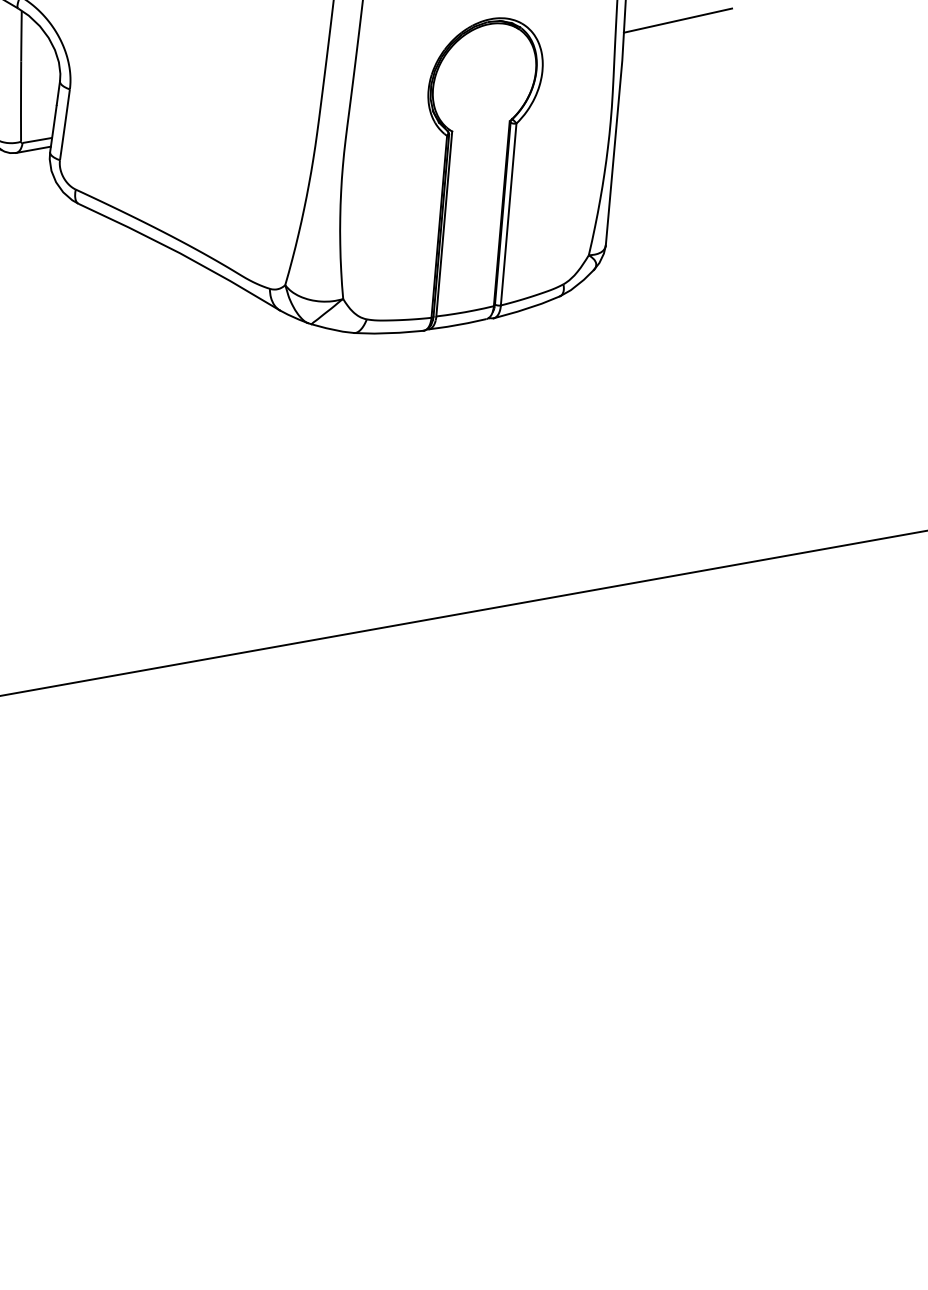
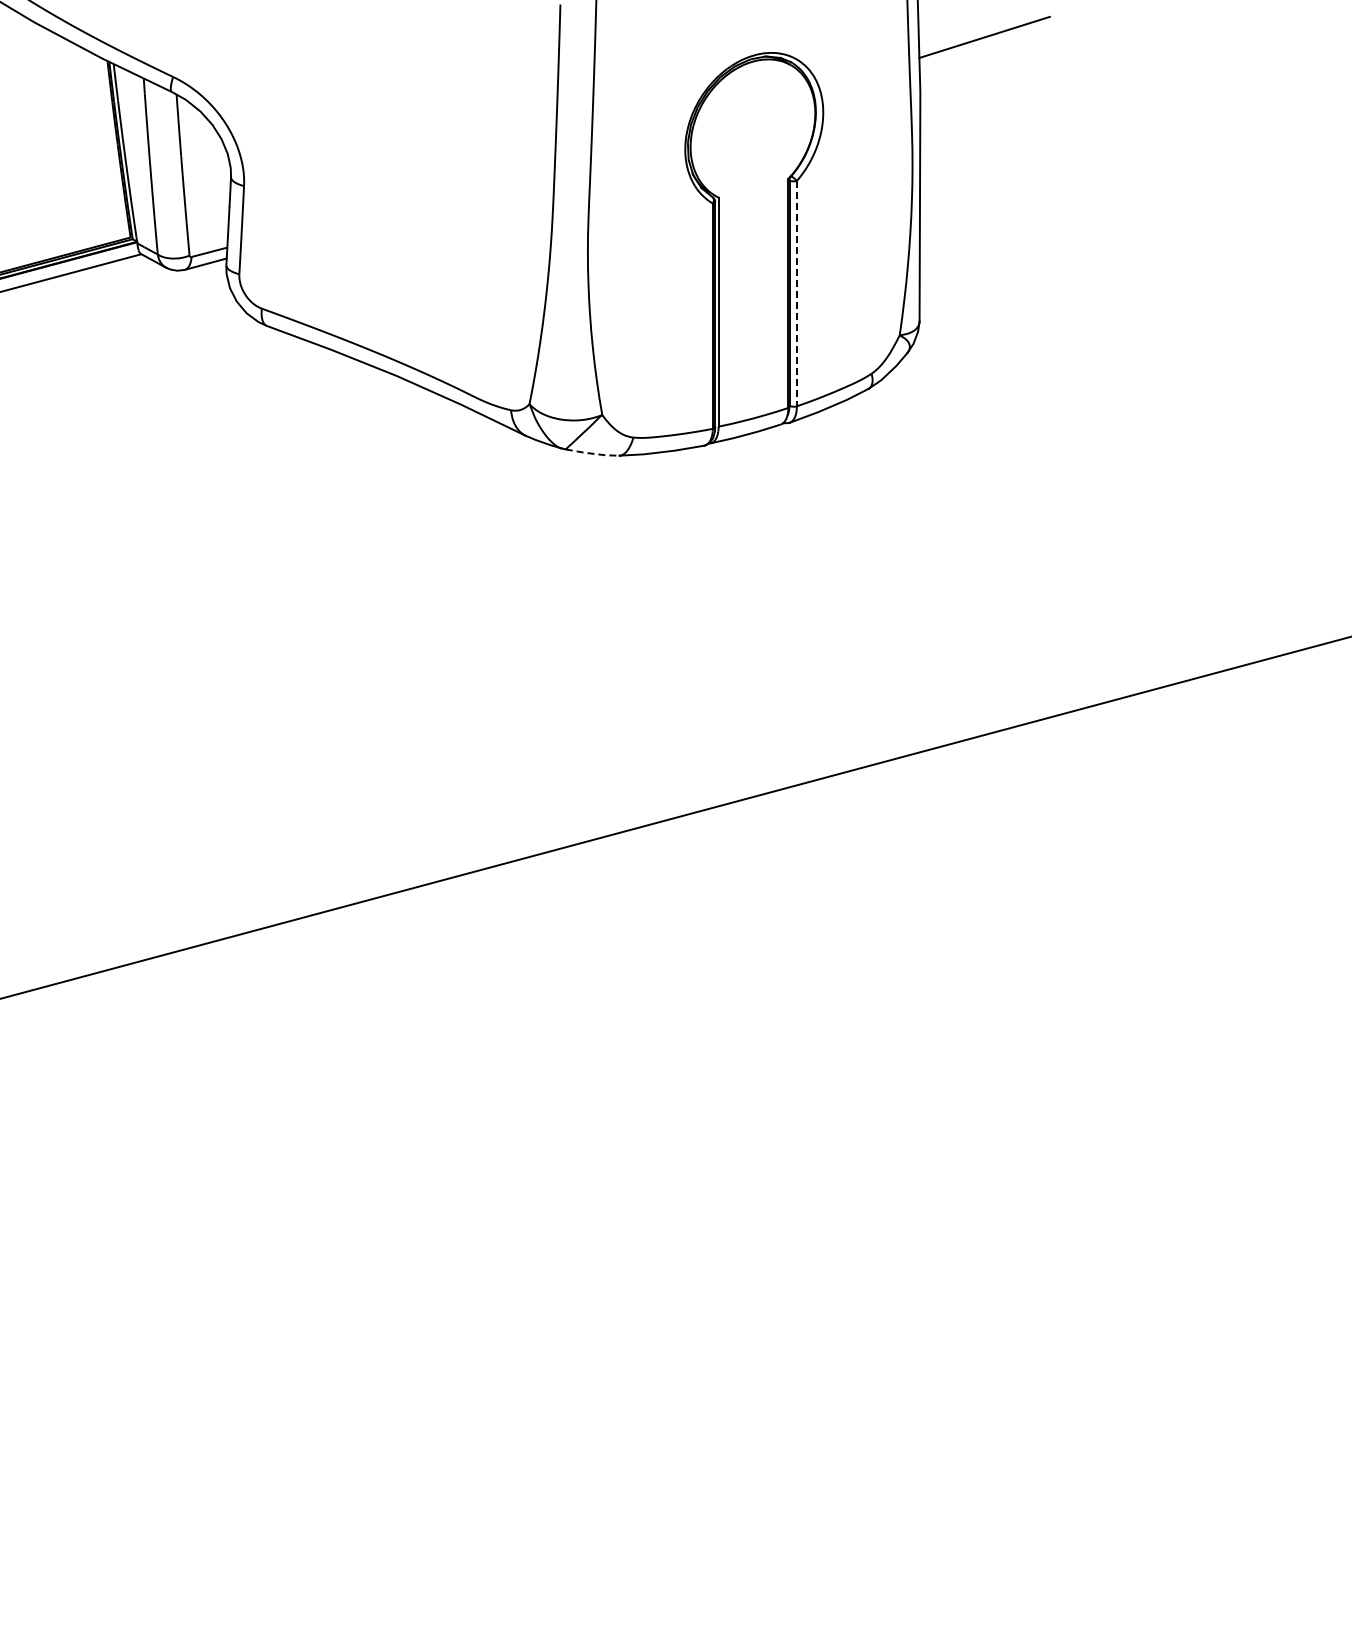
line: (508, 214) -> (796, 293), solid -> dashed
line: (333, 329) -> (593, 453), solid -> dashed

